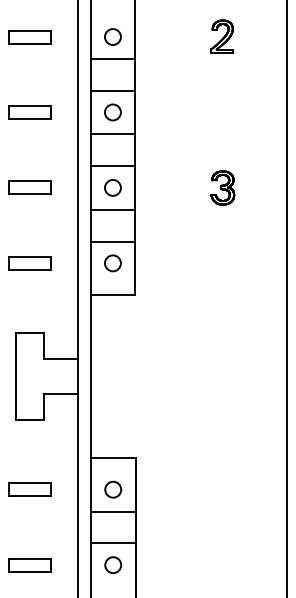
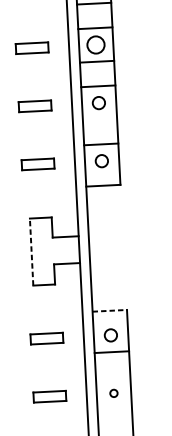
circle: (112, 112) -> (95, 45), size x1.4
line: (113, 209) -> (100, 119), removed
line: (15, 376) -> (31, 252), solid -> dashed
line: (113, 457) -> (109, 310), solid -> dashed
line: (113, 543) -> (113, 376), removed
circle: (113, 564) -> (114, 392), size x0.6

